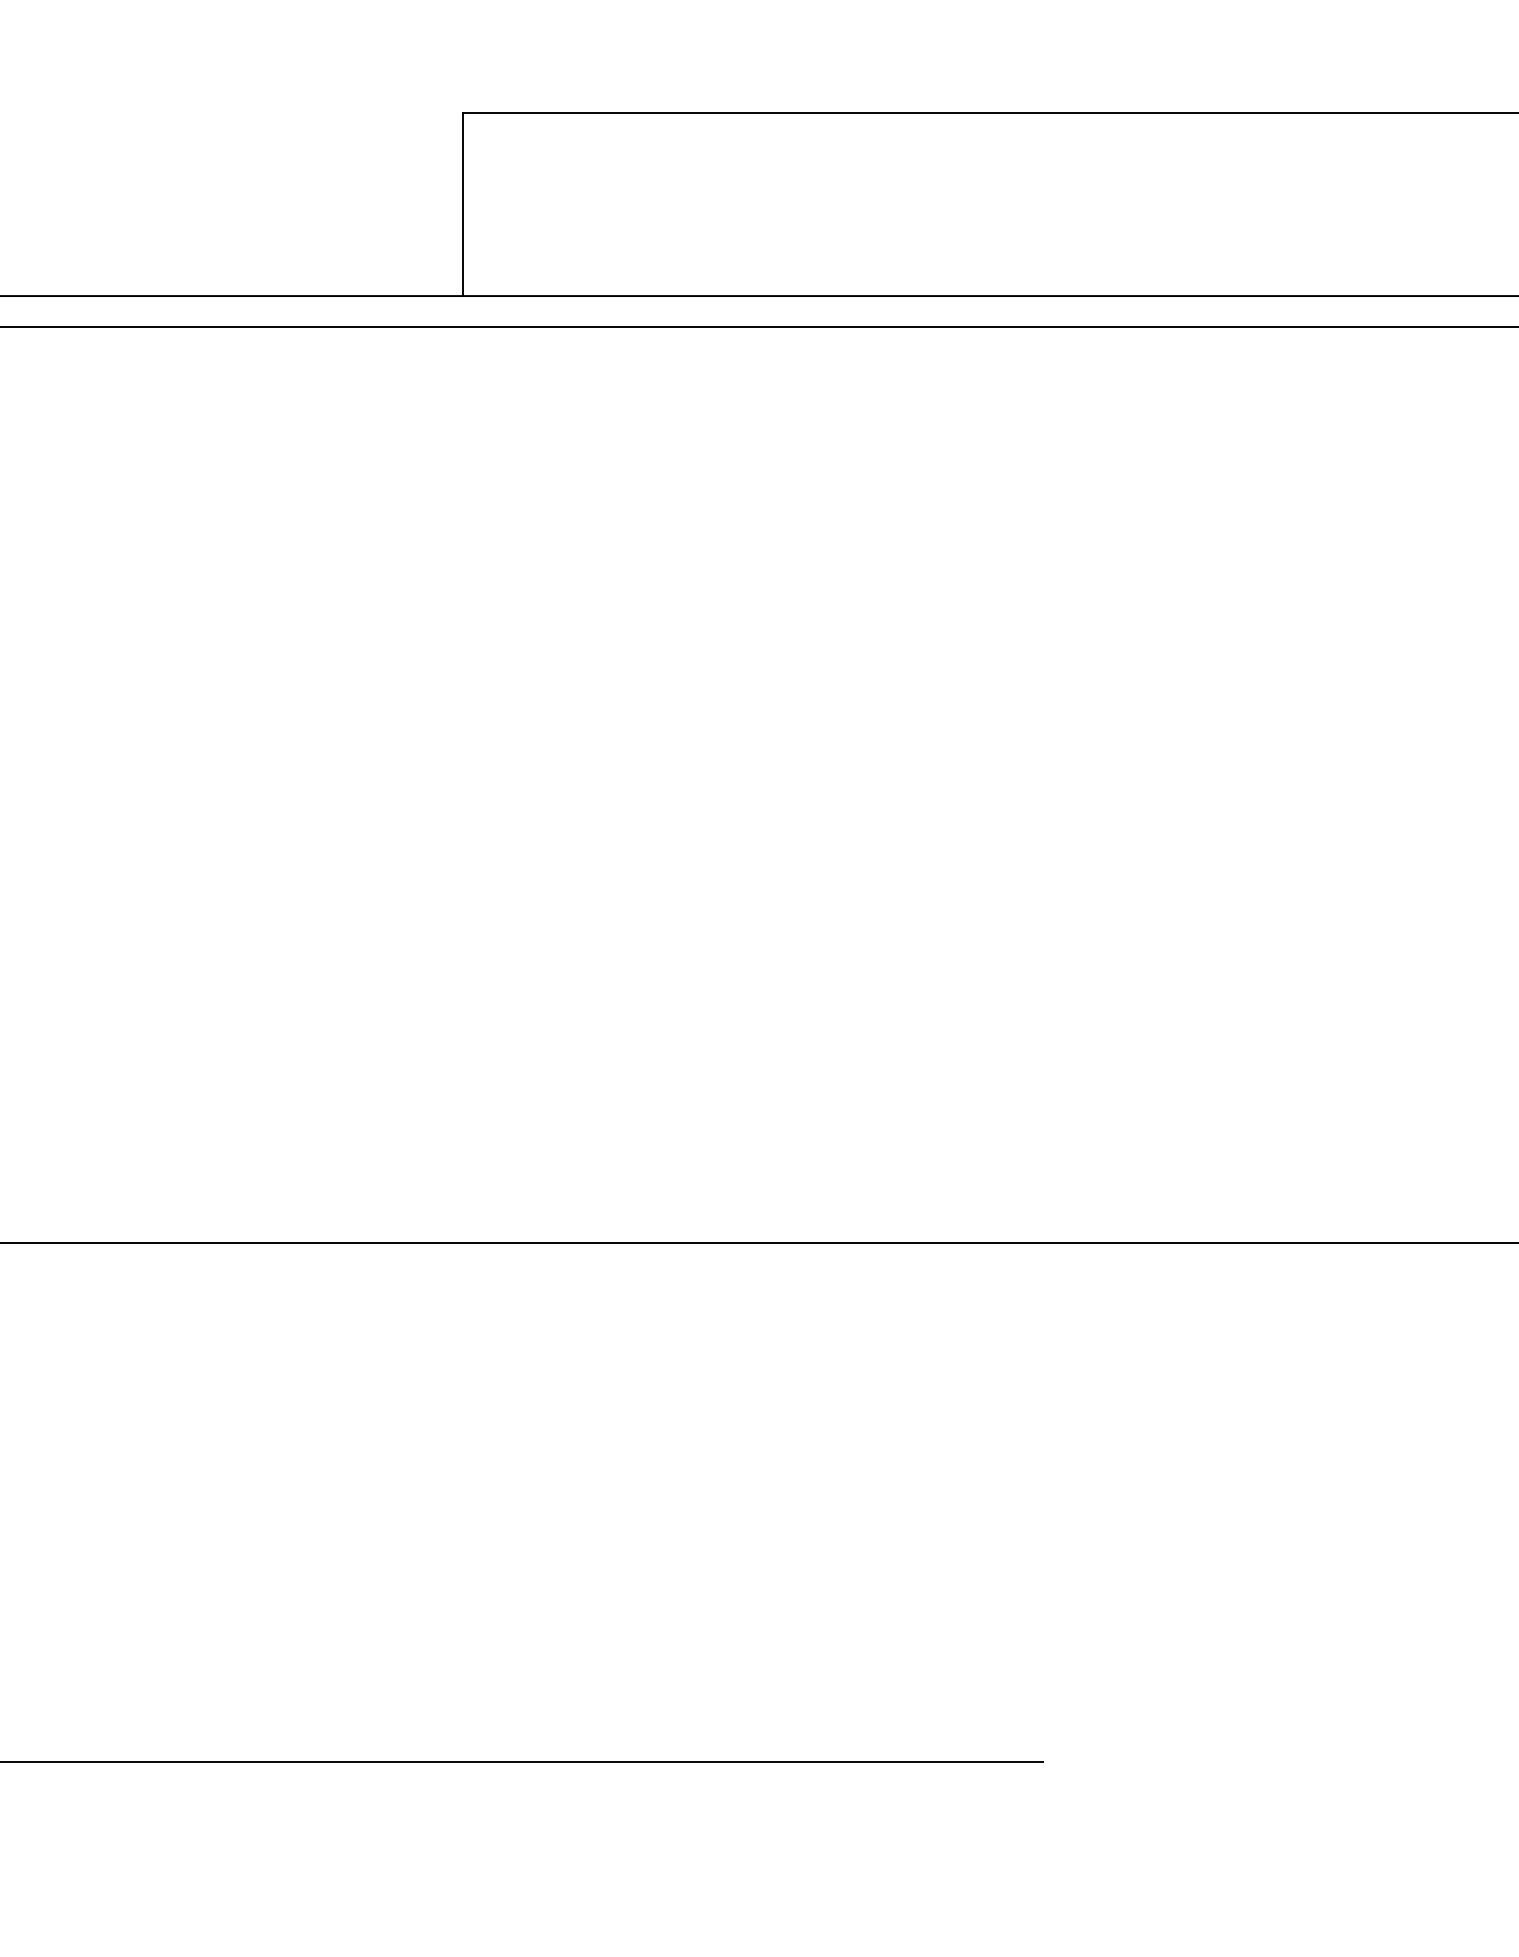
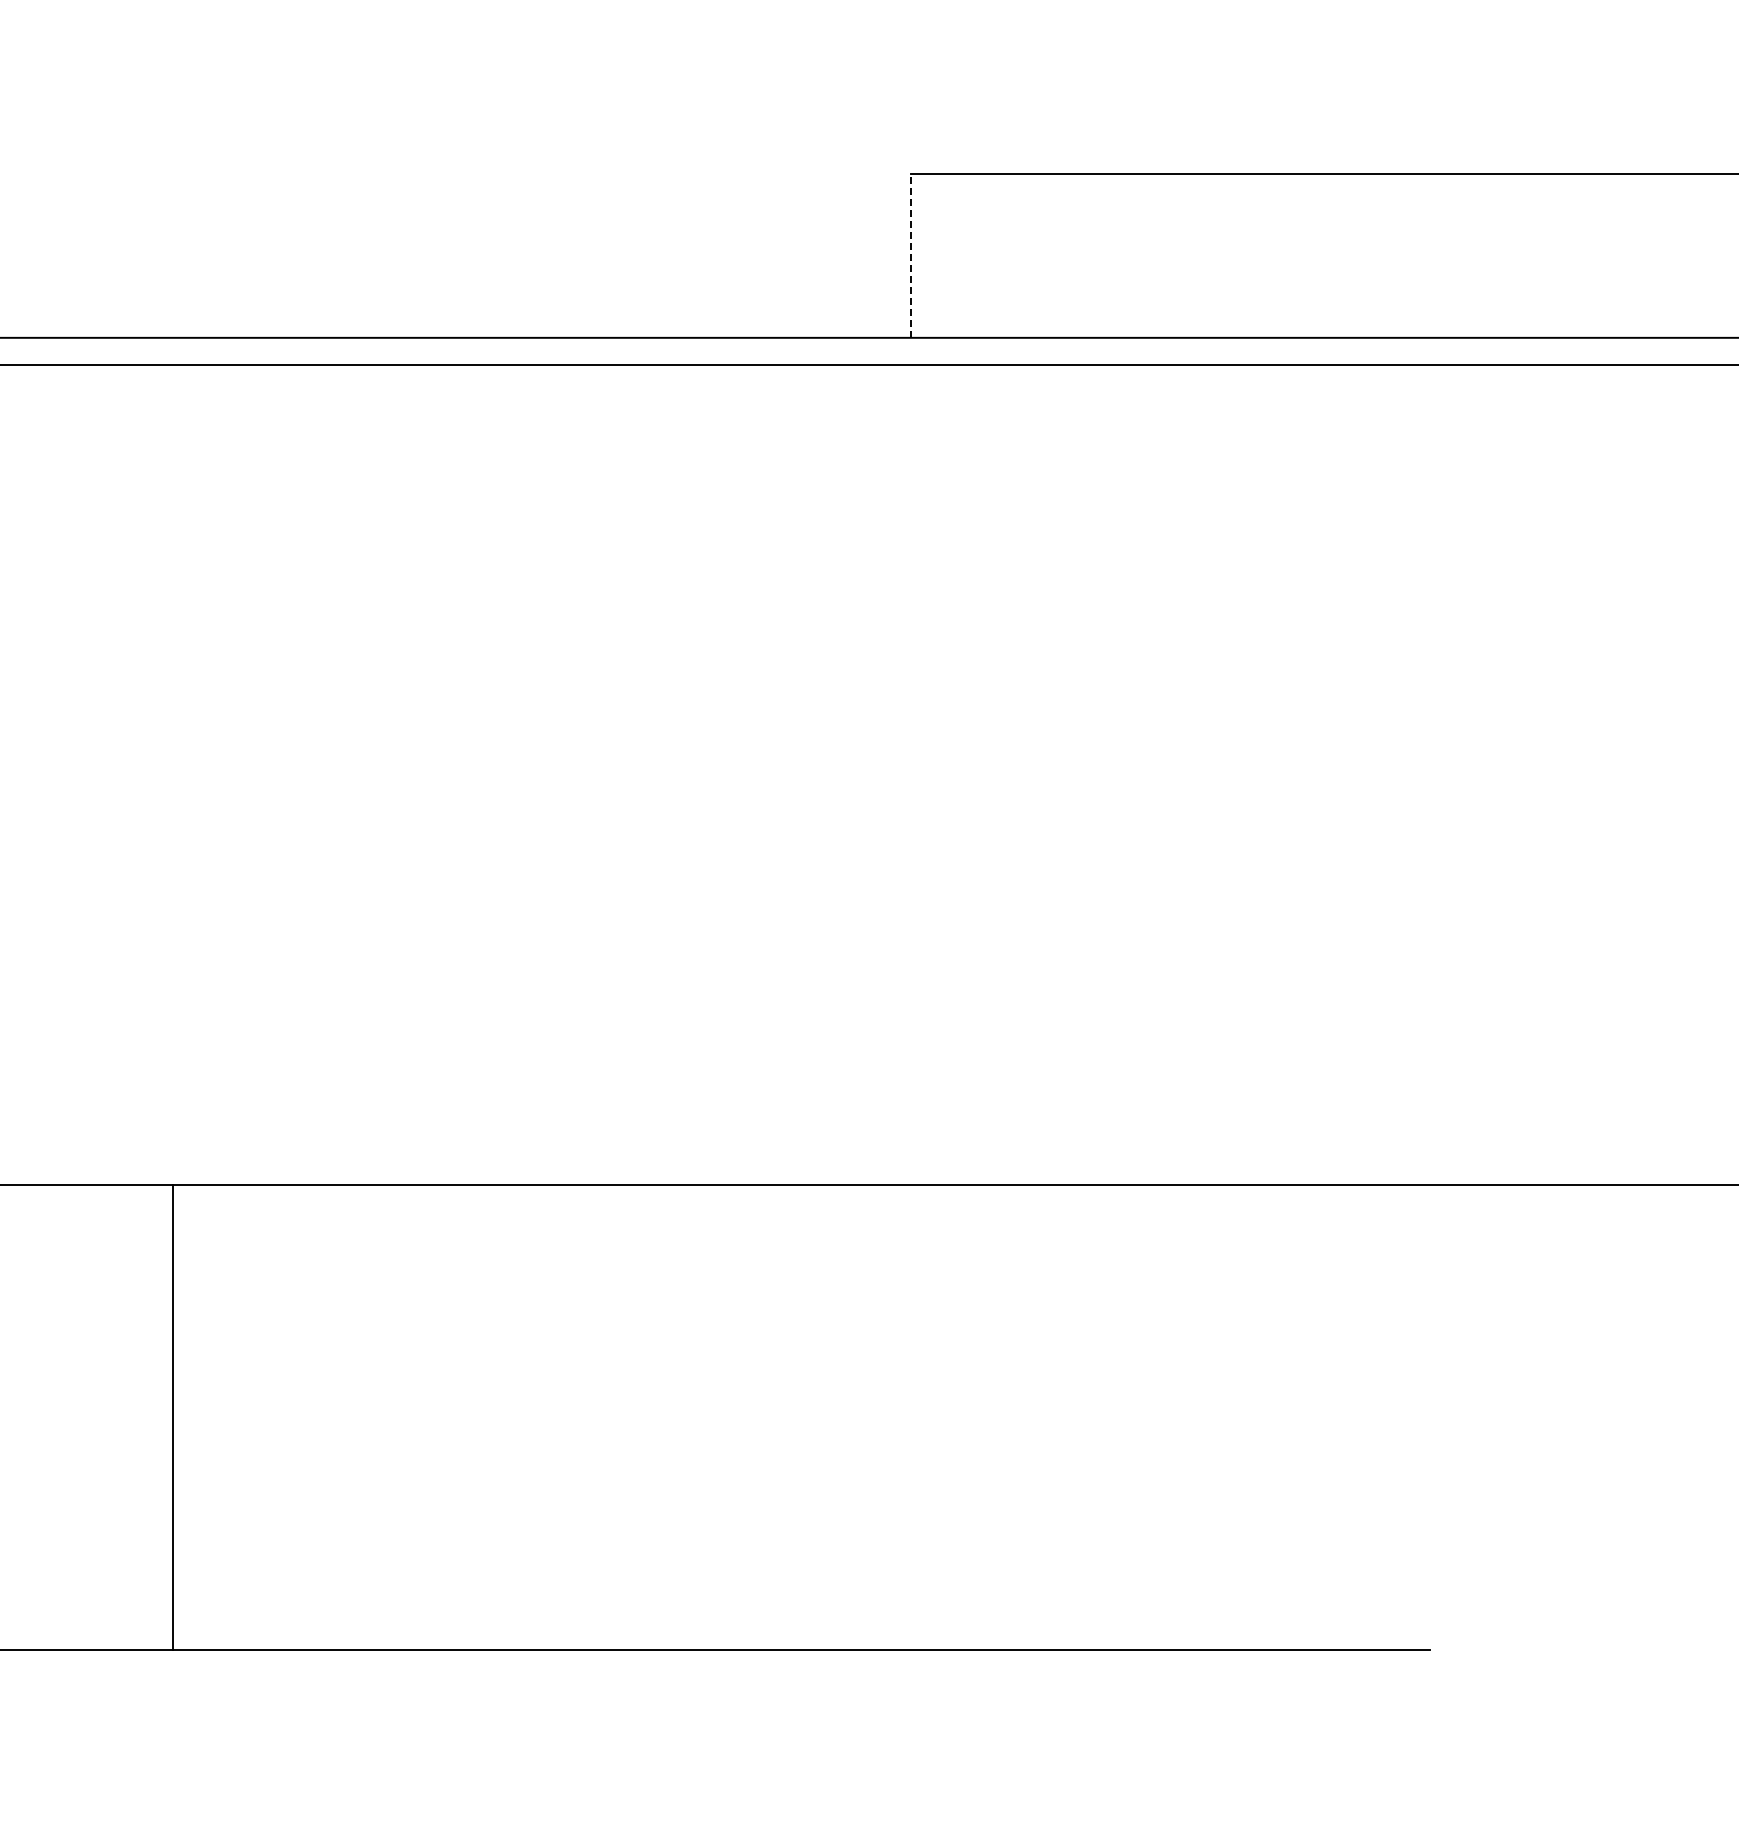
line: (462, 204) -> (910, 255), solid -> dashed

